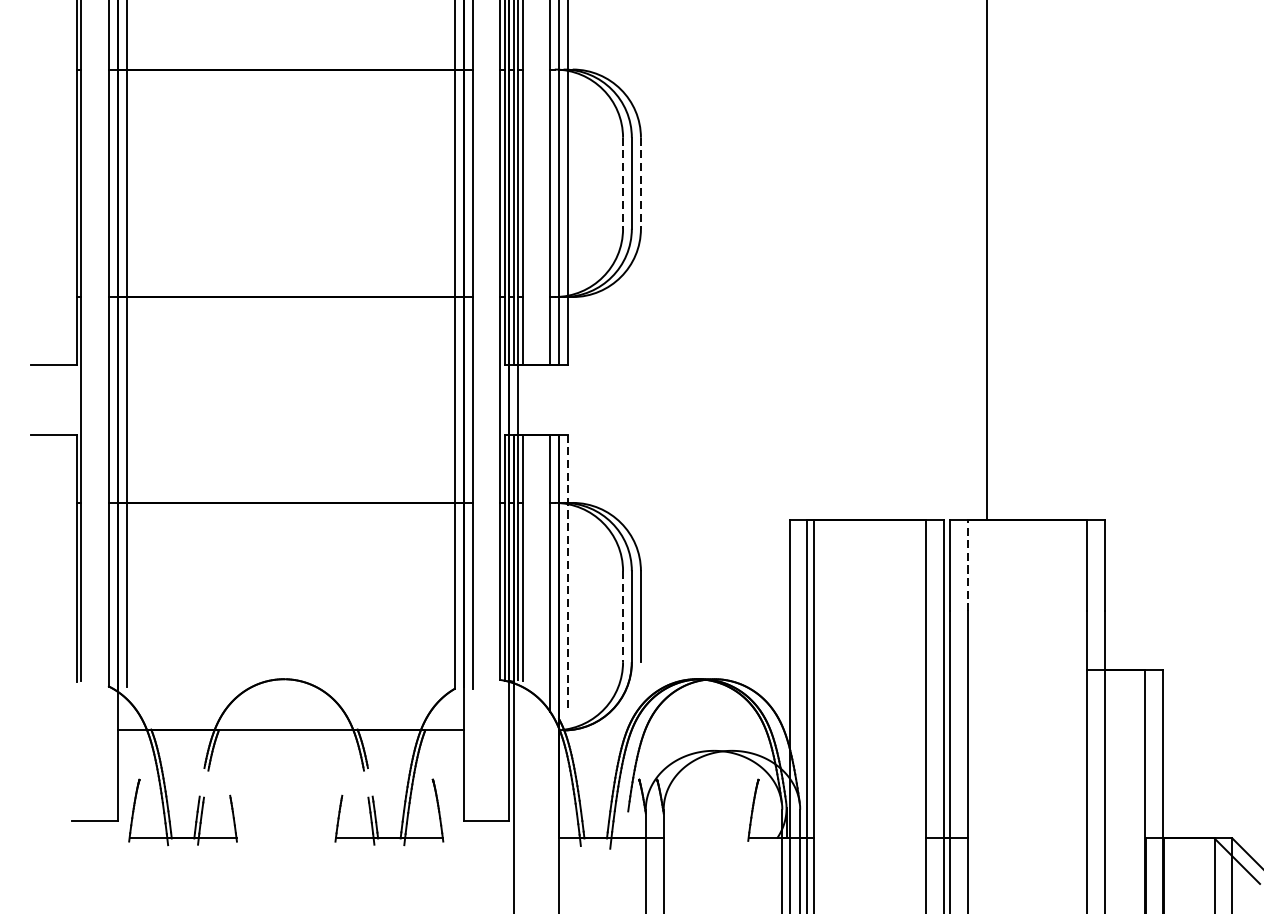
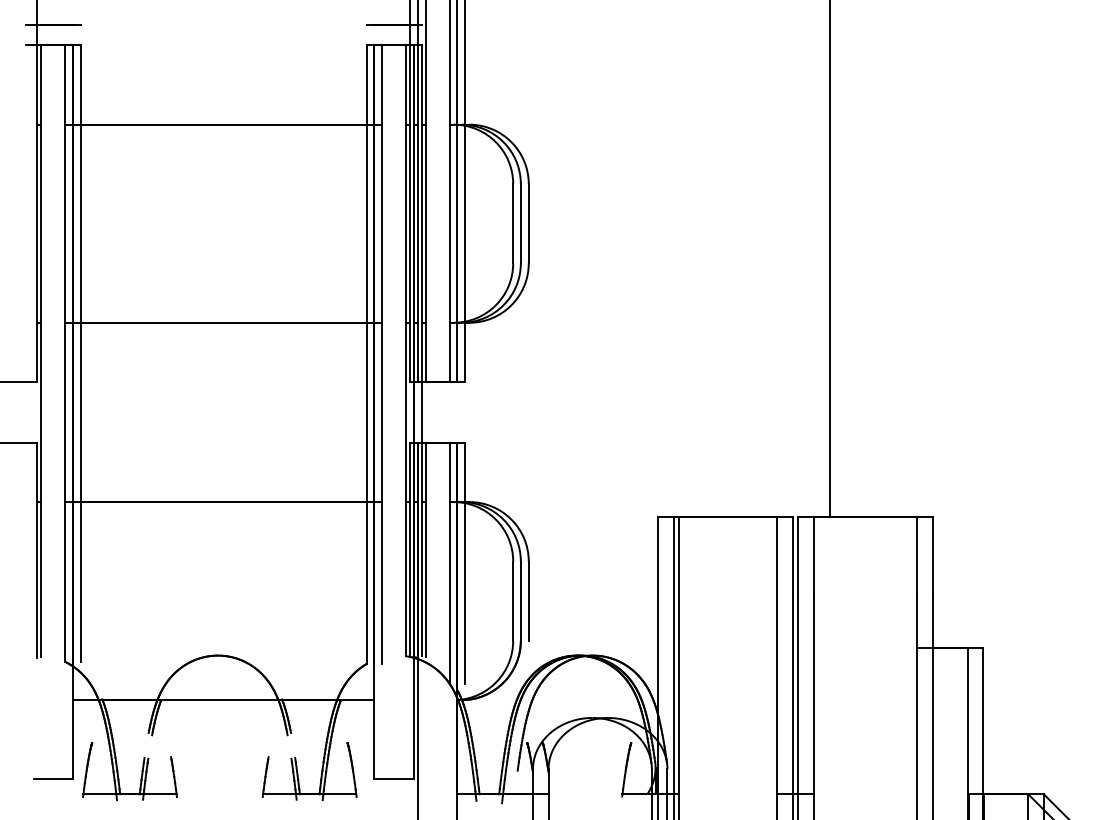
line: (623, 183) -> (513, 223), dashed -> solid
line: (640, 183) -> (528, 223), dashed -> solid
line: (967, 565) -> (813, 556), dashed -> solid
line: (568, 573) -> (465, 563), dashed -> solid
line: (623, 617) -> (513, 601), dashed -> solid

